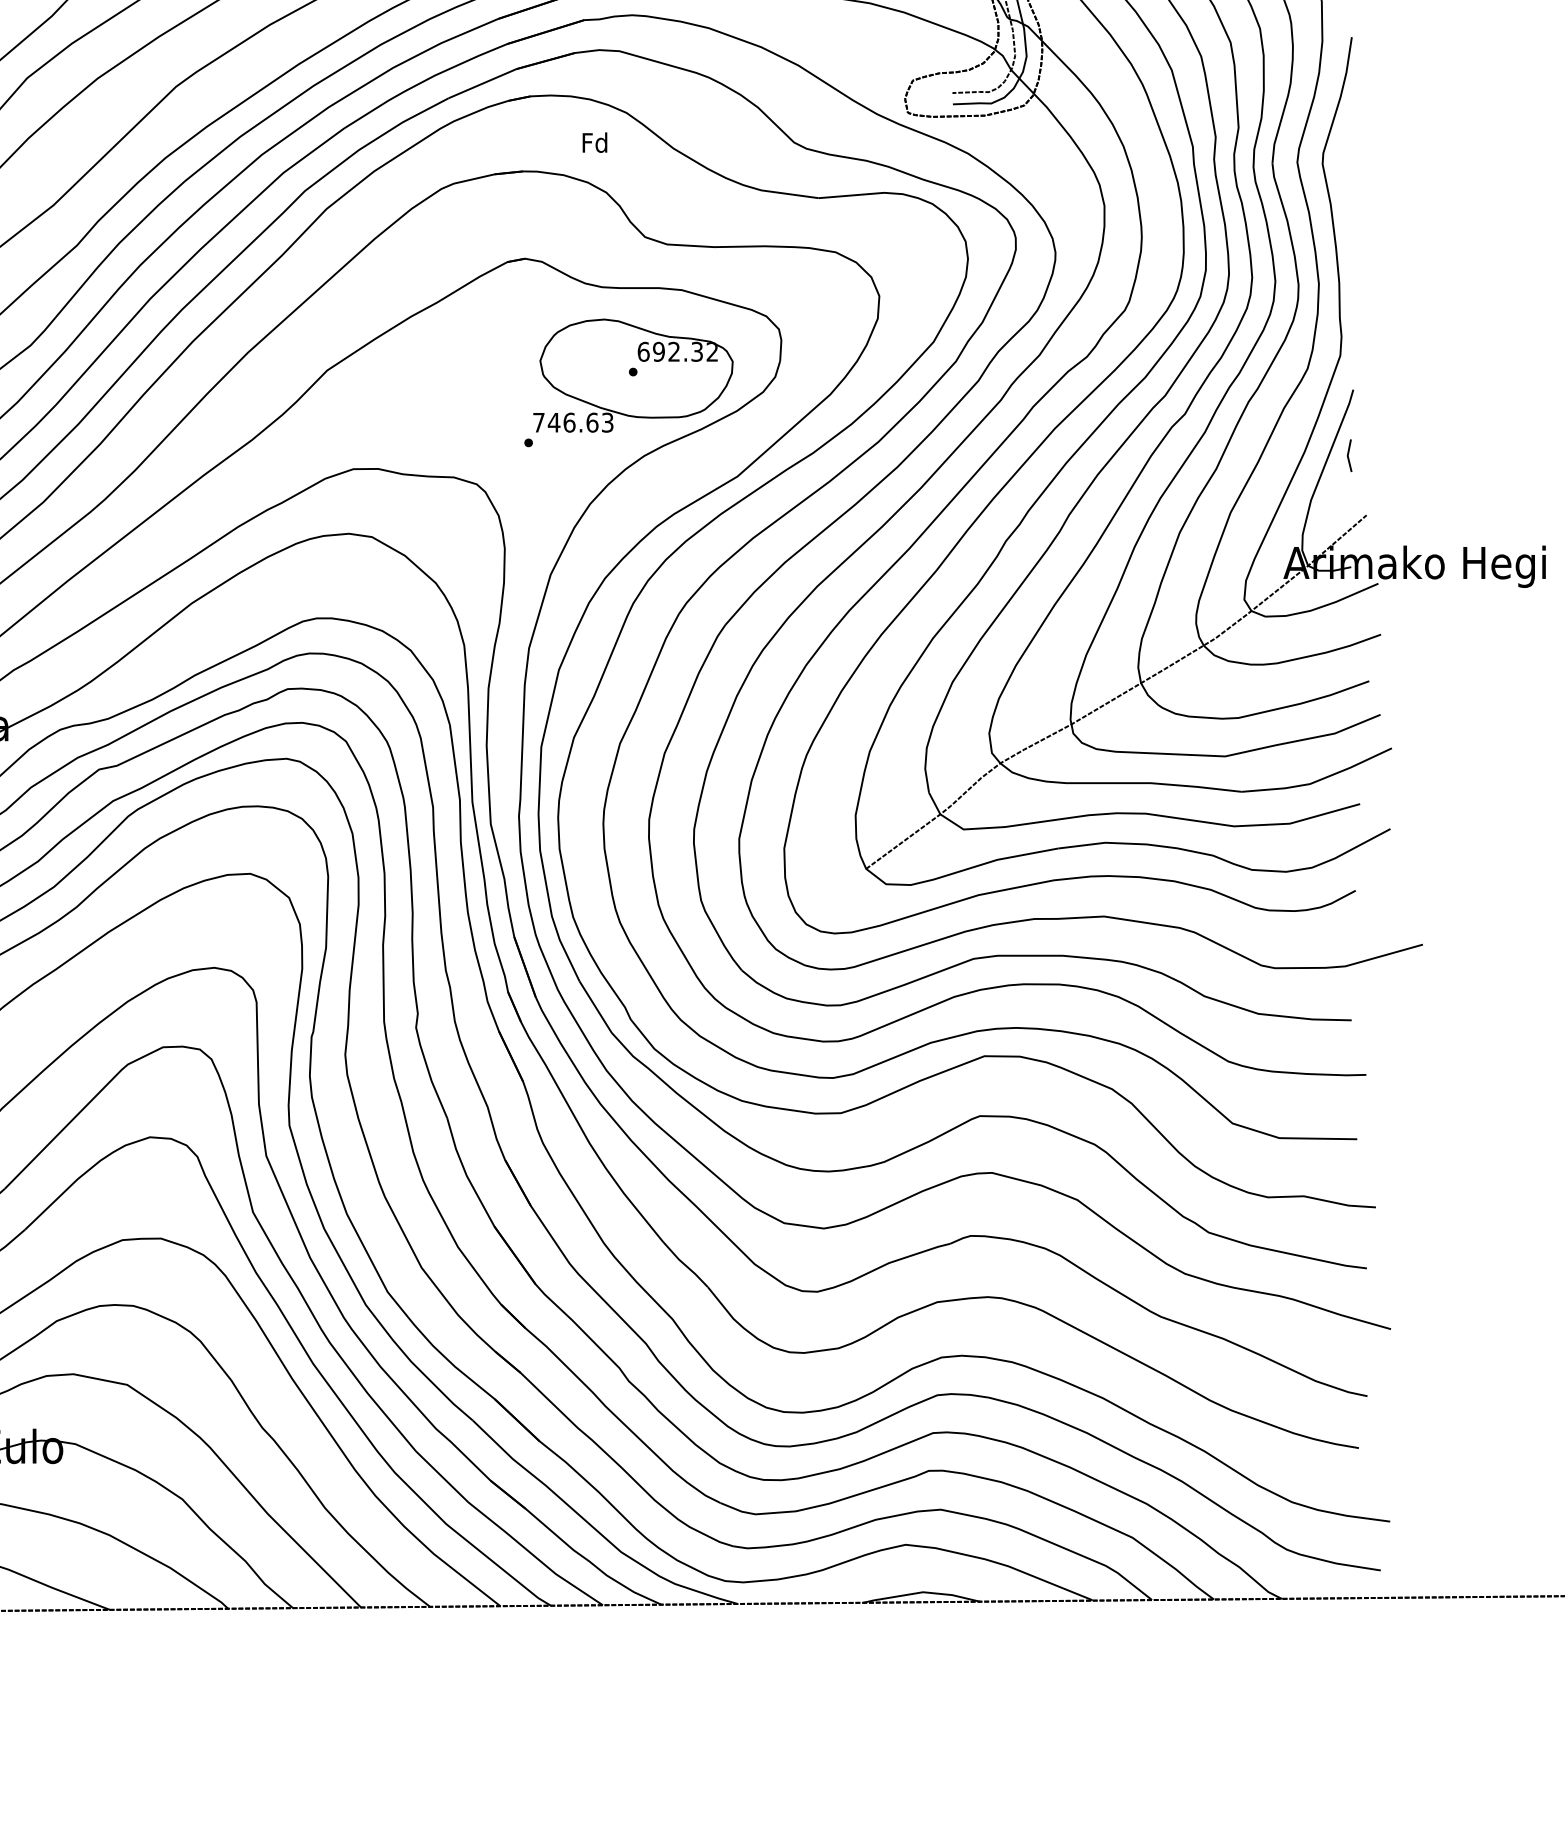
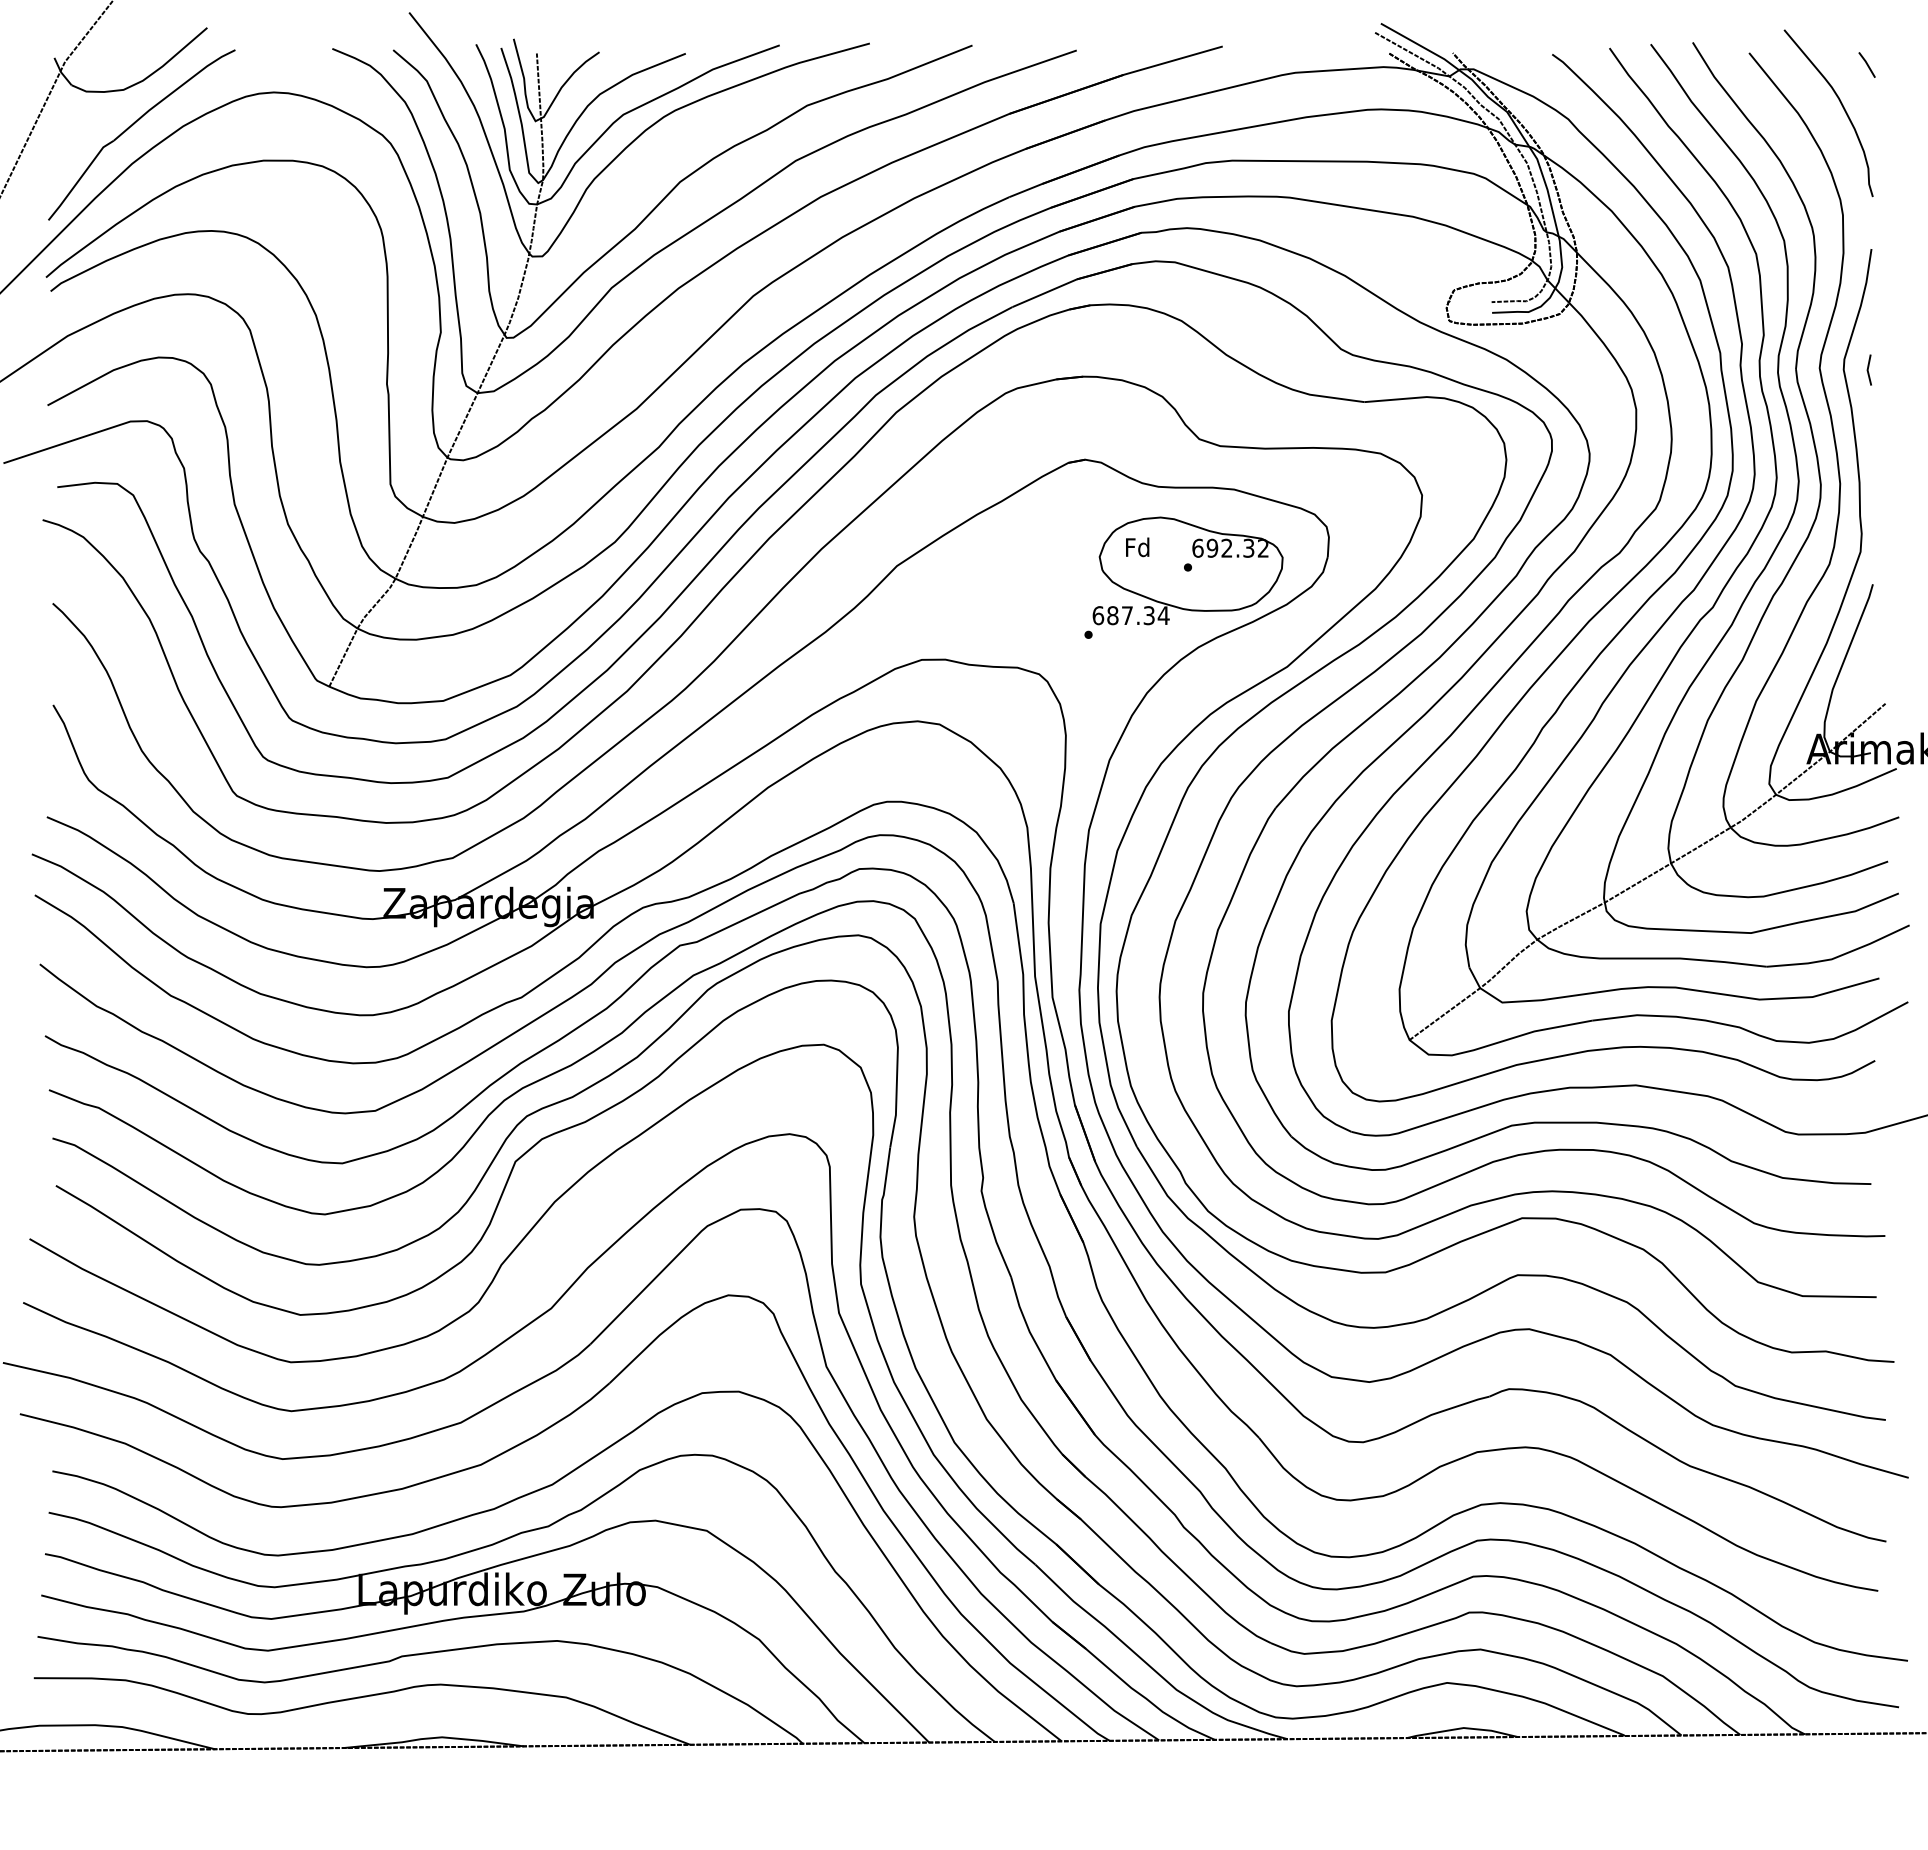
text: (594, 142) -> (1137, 547), moved
text: (572, 422) -> (1130, 615), 746.63 -> 687.34
line: (1348, 455) -> (1868, 369), moved

